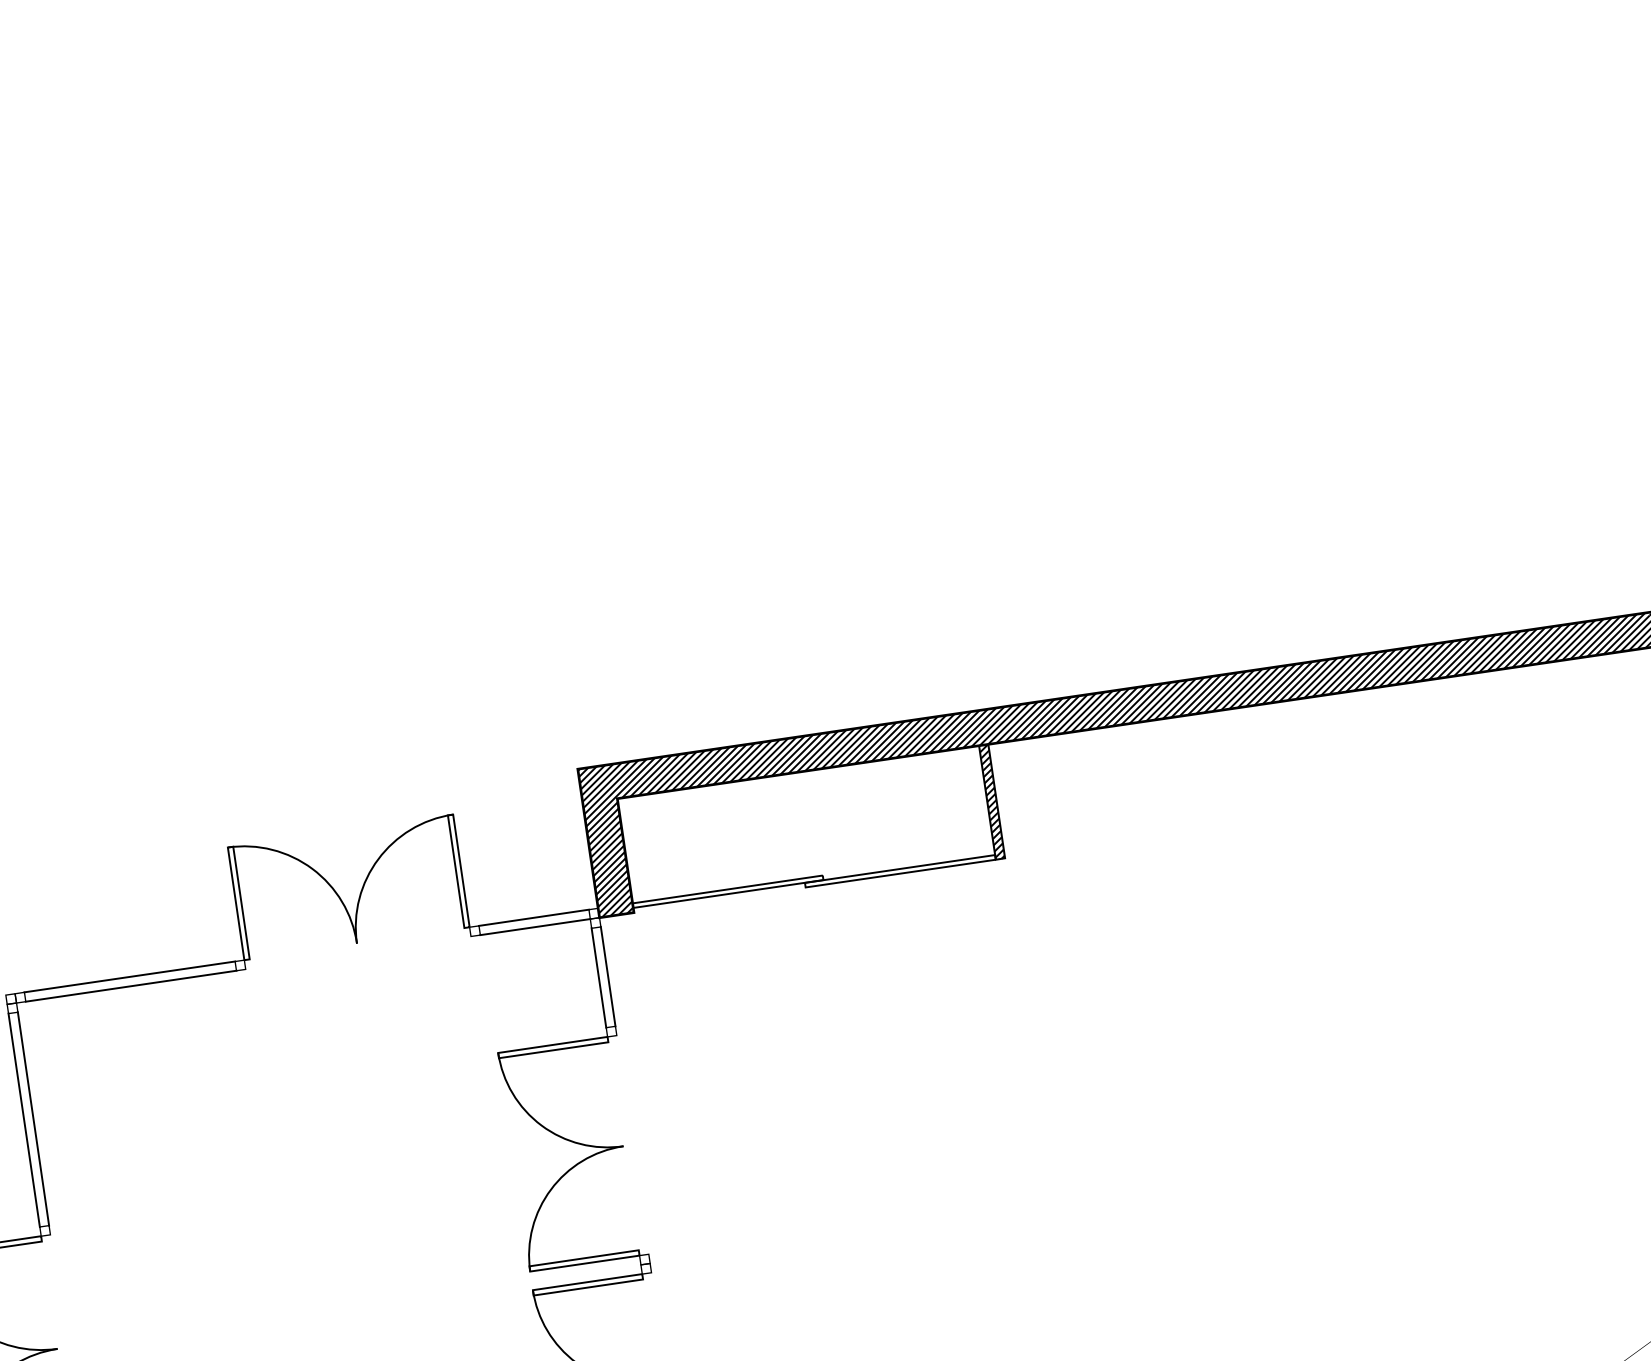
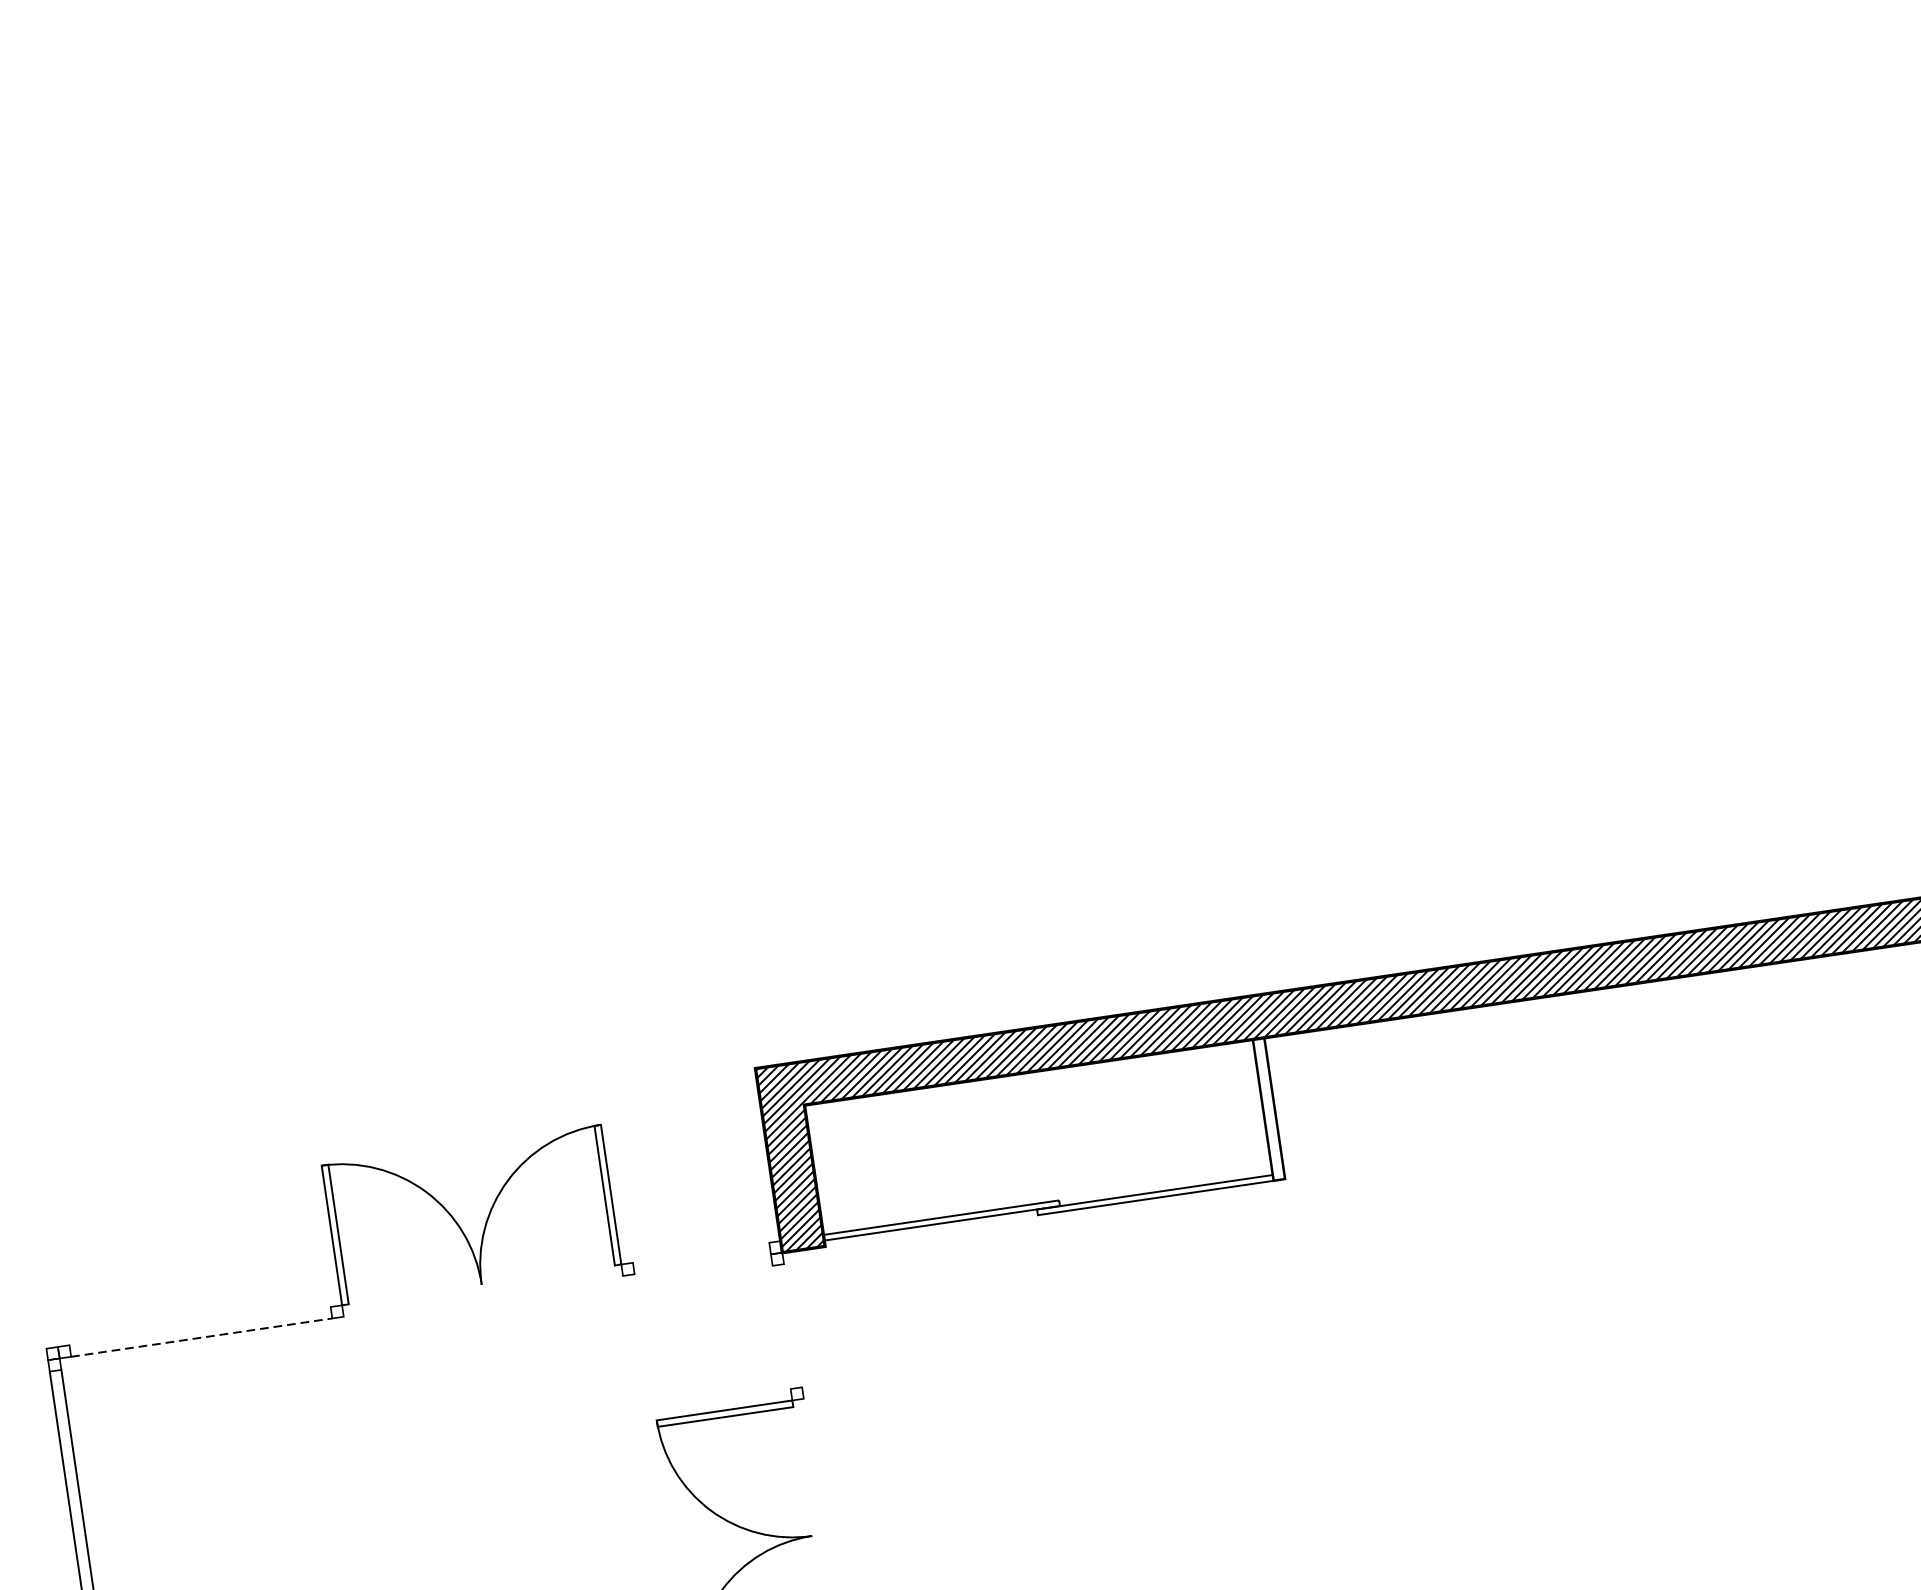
hatch: (991, 801) -> (1268, 1108), removed
line: (533, 917) -> (700, 1252), removed
line: (535, 927) -> (703, 1264), removed
line: (129, 976) -> (199, 1325), removed
line: (607, 976) -> (792, 1325), removed
line: (598, 977) -> (781, 1326), removed
line: (131, 986) -> (202, 1337), solid -> dashed

